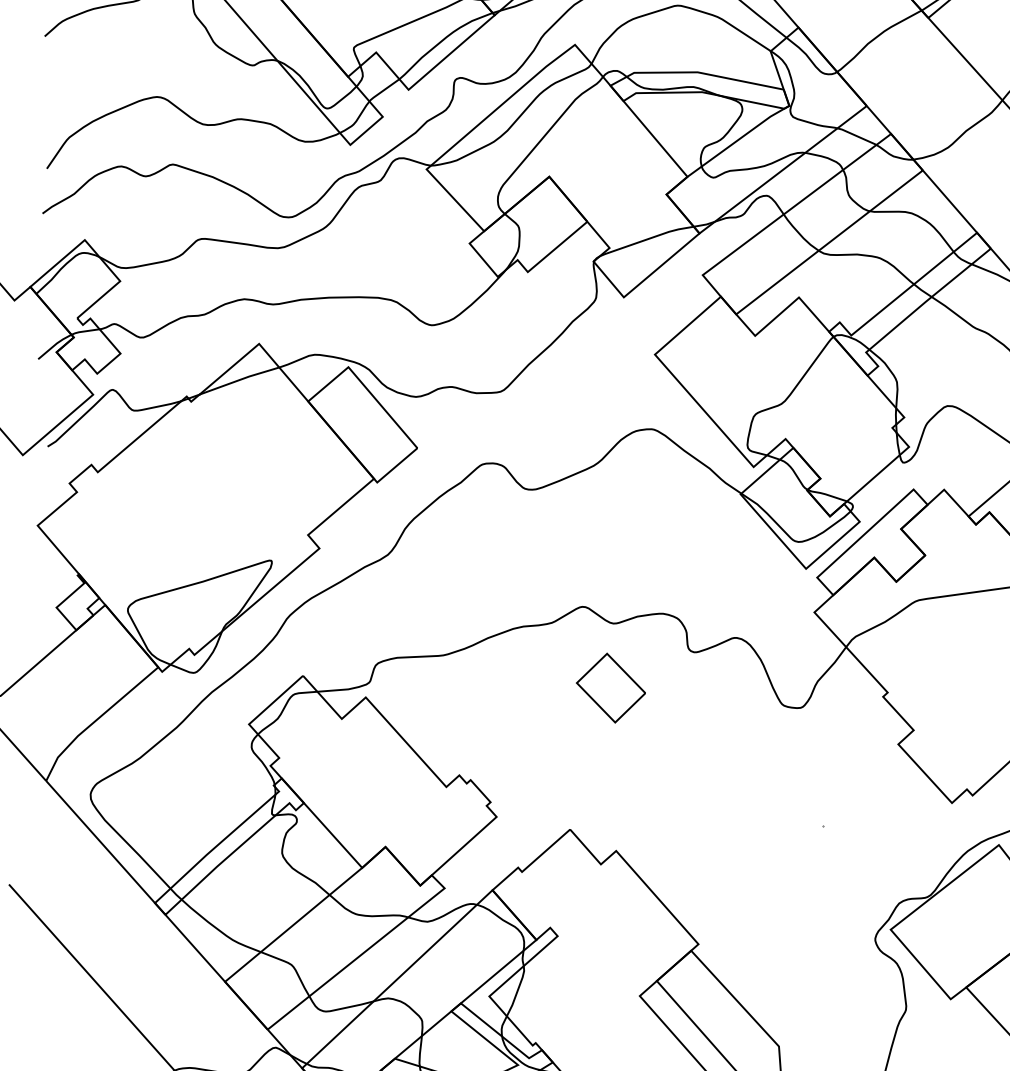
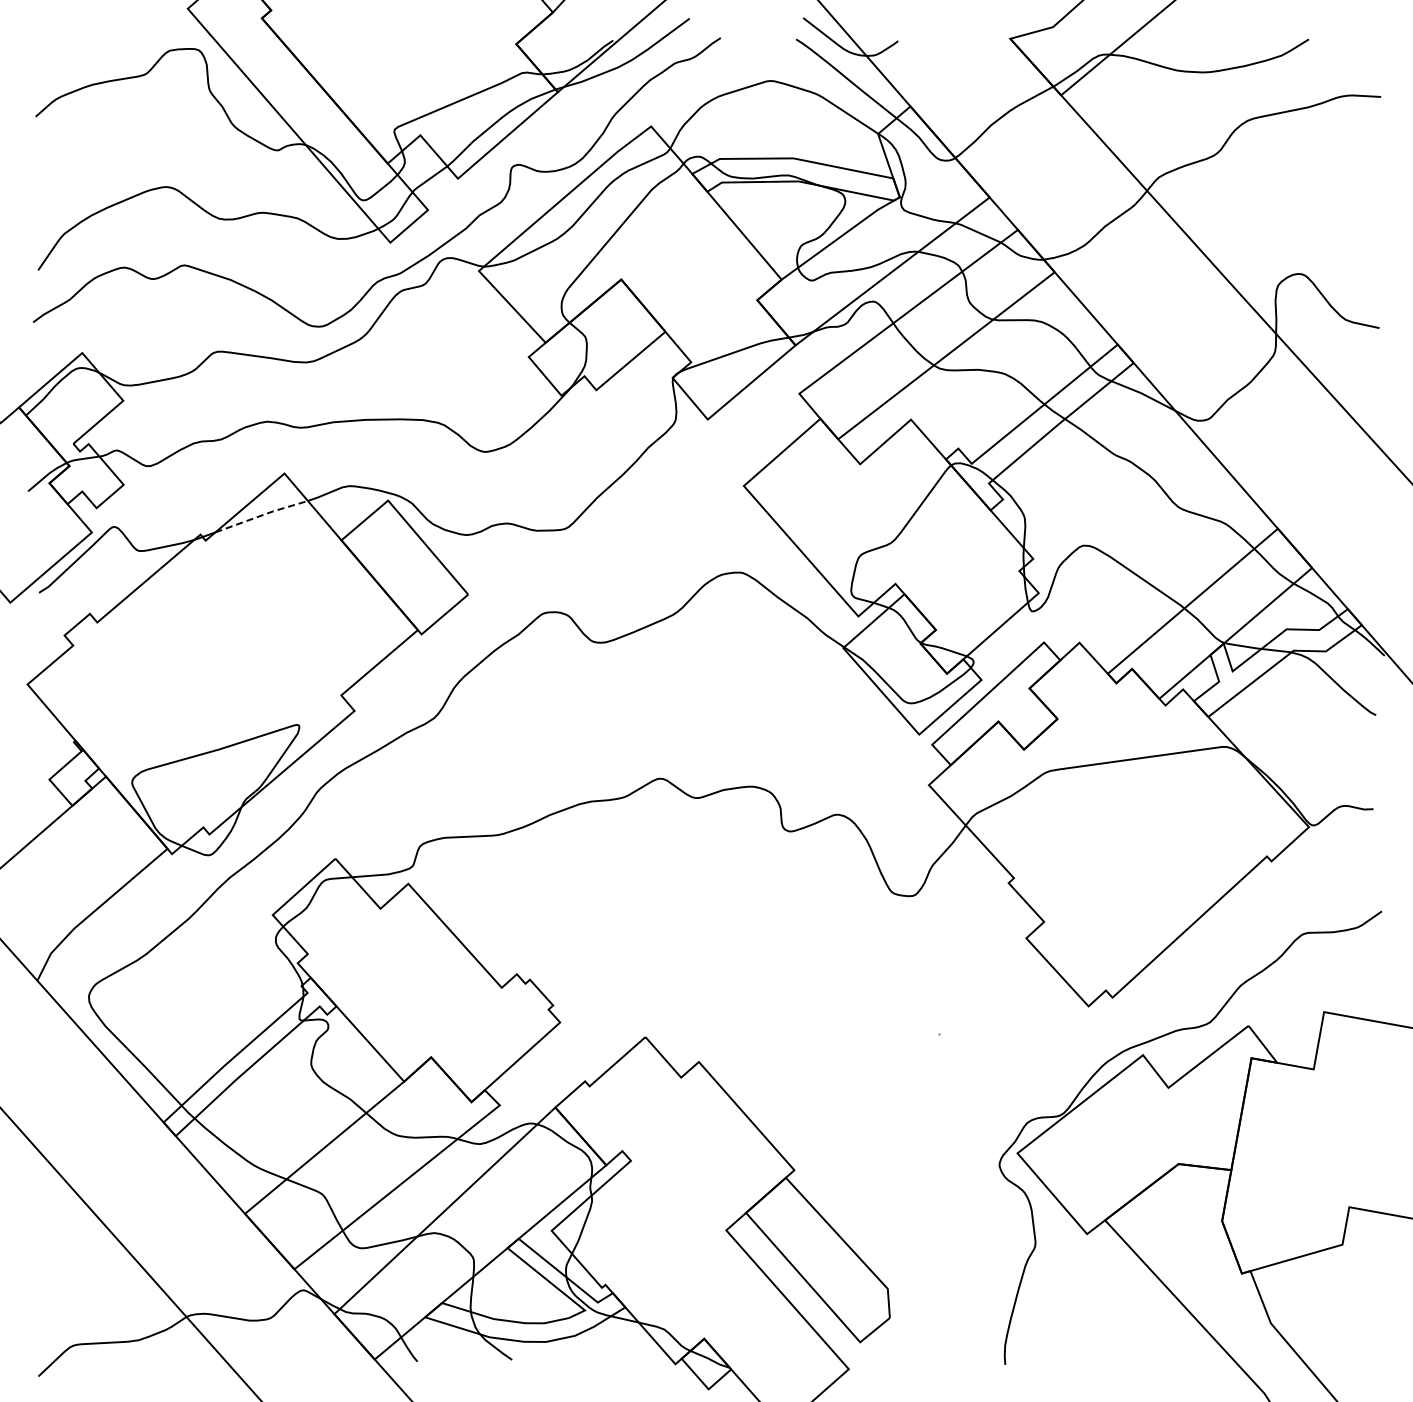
line: (240, 380) -> (262, 515), solid -> dashed
part: (610, 687) -> (692, 872), removed

